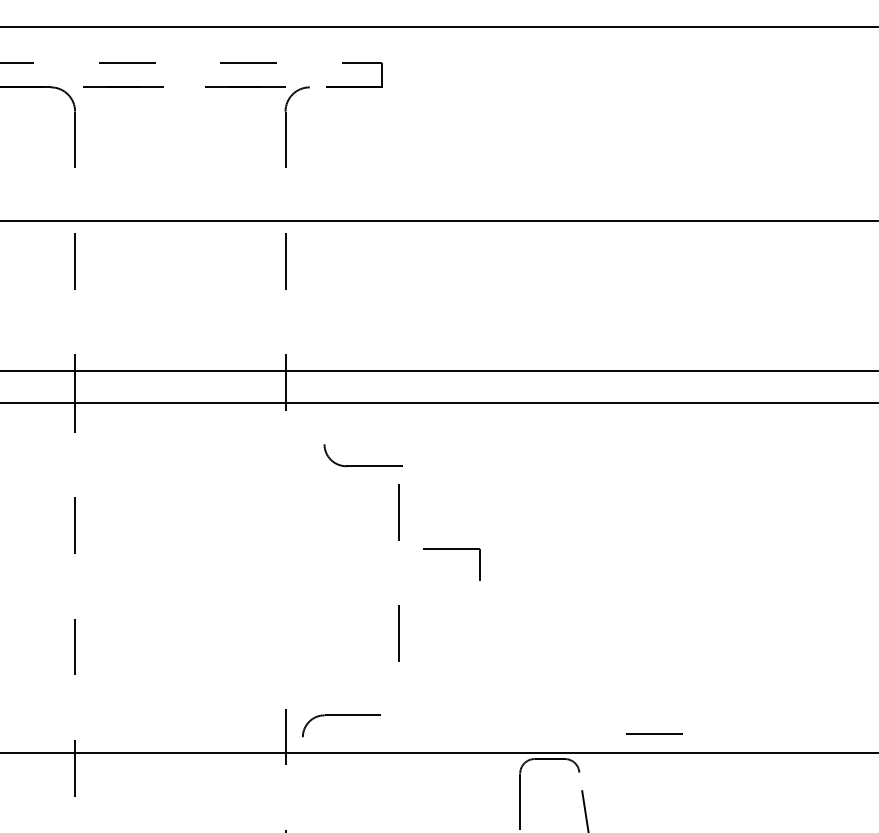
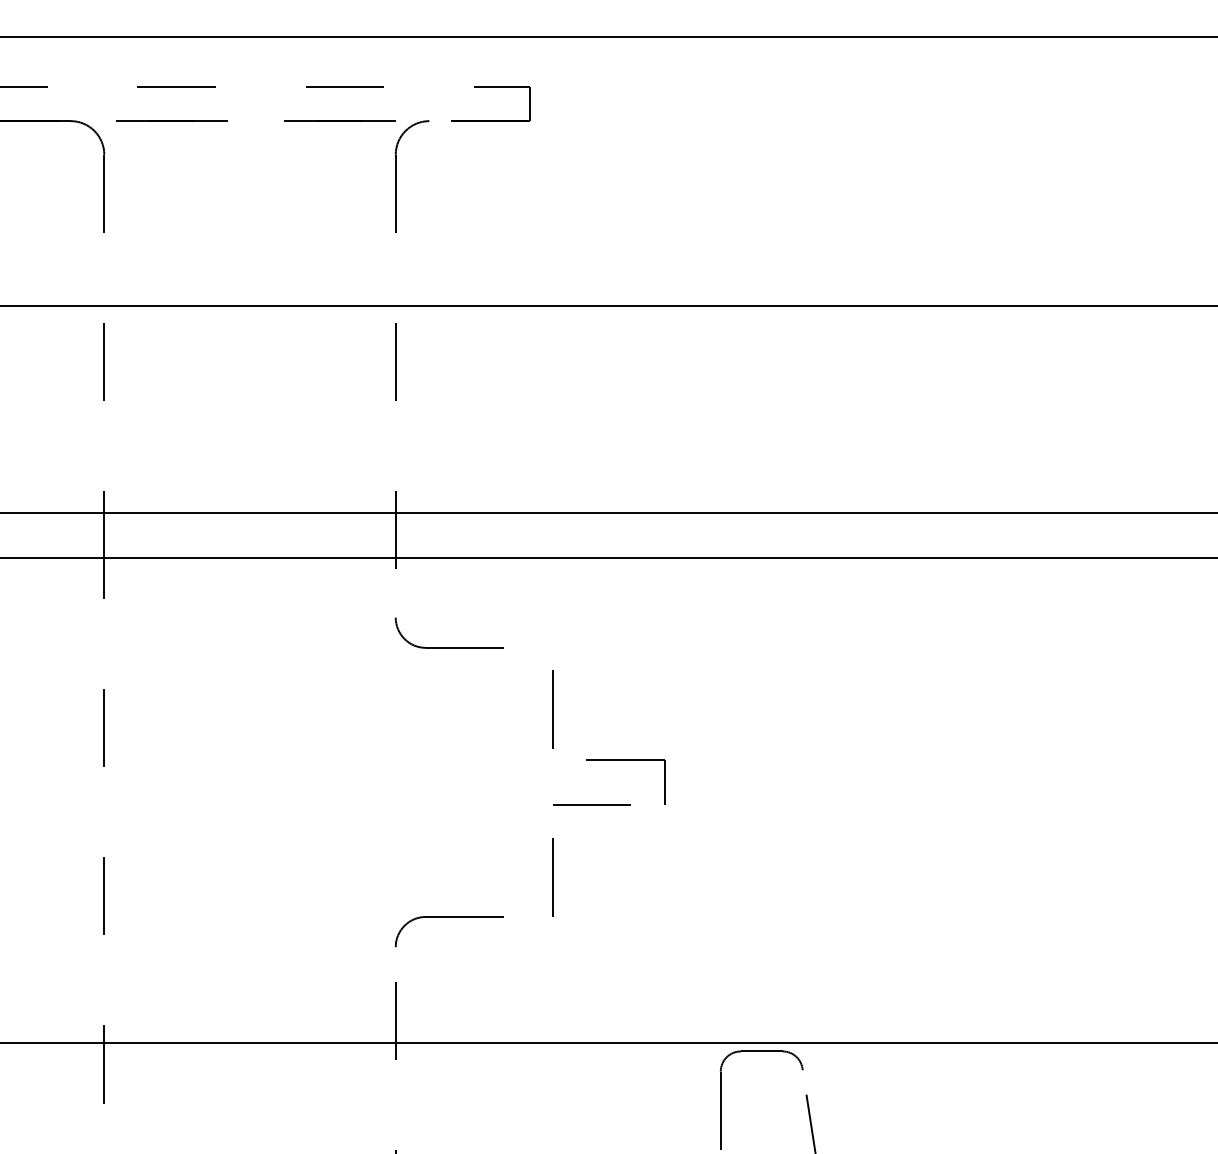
part: (362, 465) -> (448, 647), moved
part: (340, 715) -> (448, 917), moved
line: (654, 733) -> (591, 804), moved

